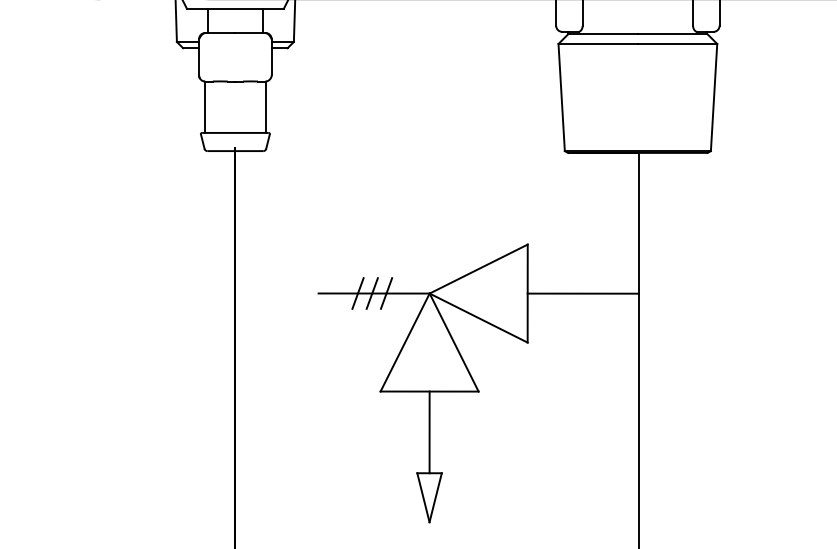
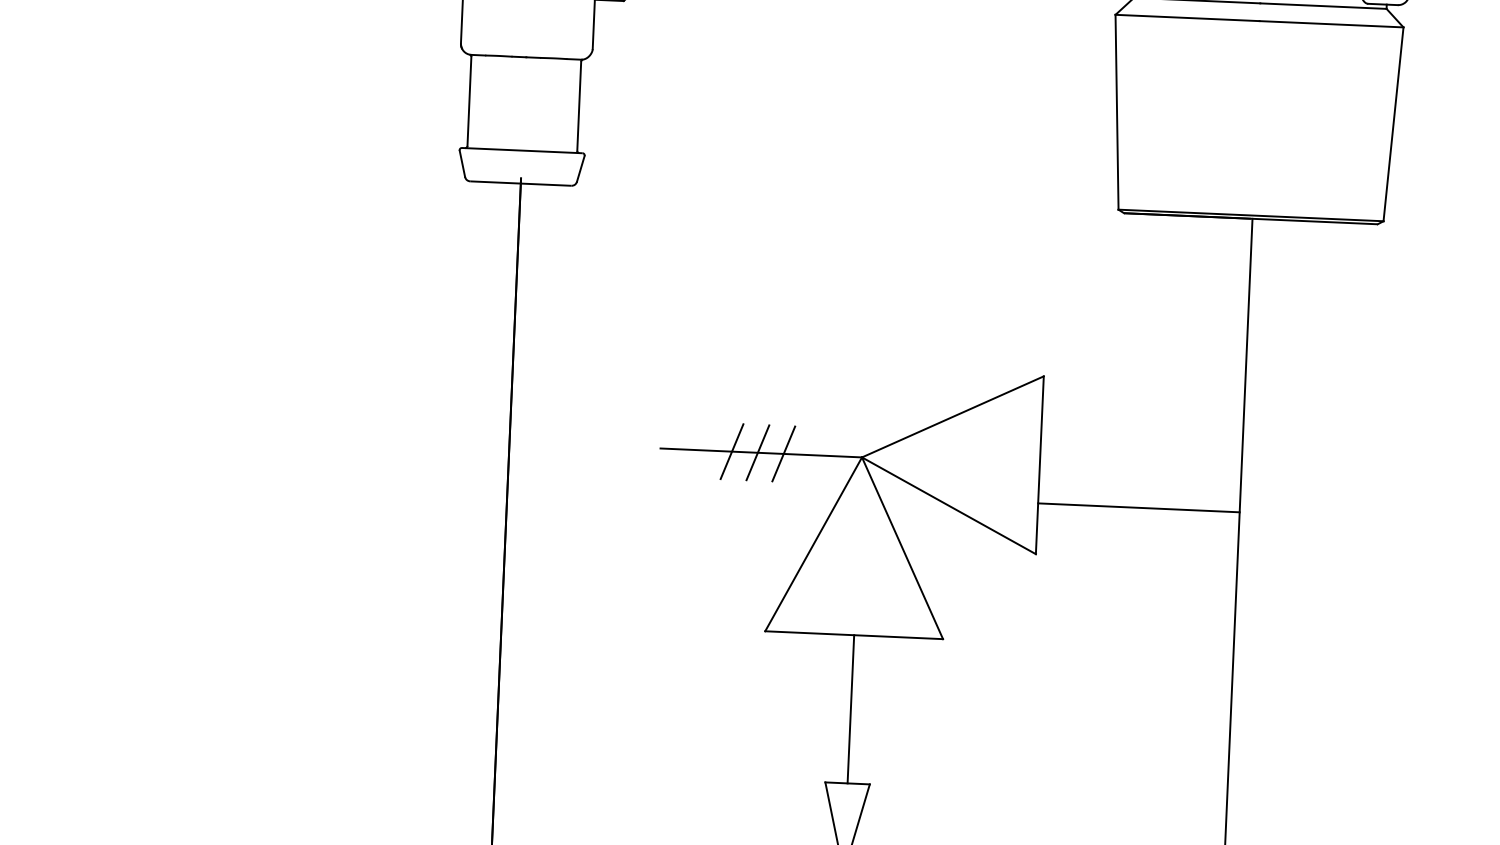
line: (582, 293) -> (1137, 507), moved

